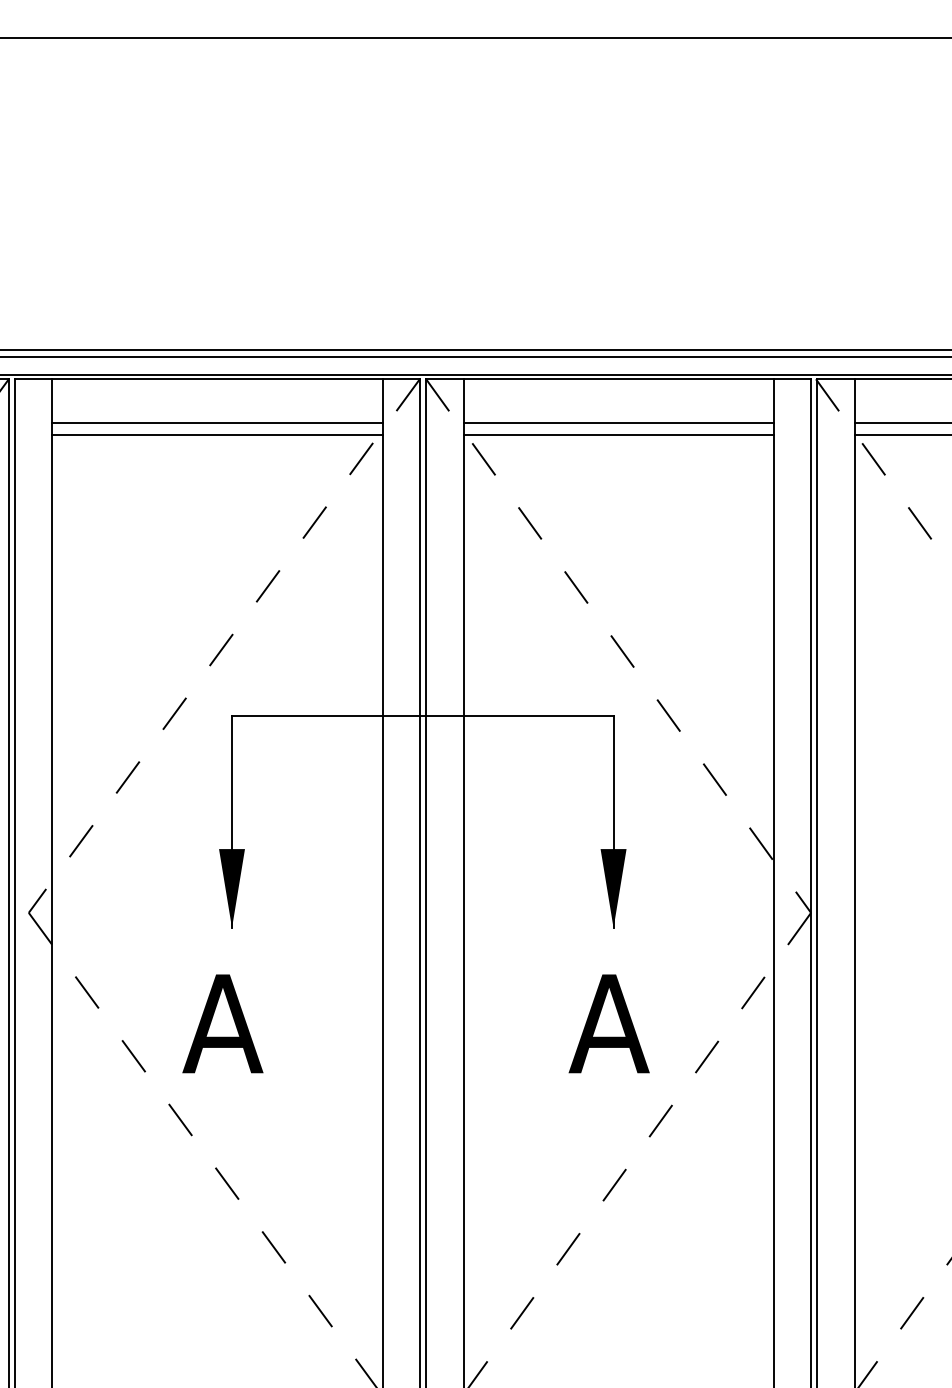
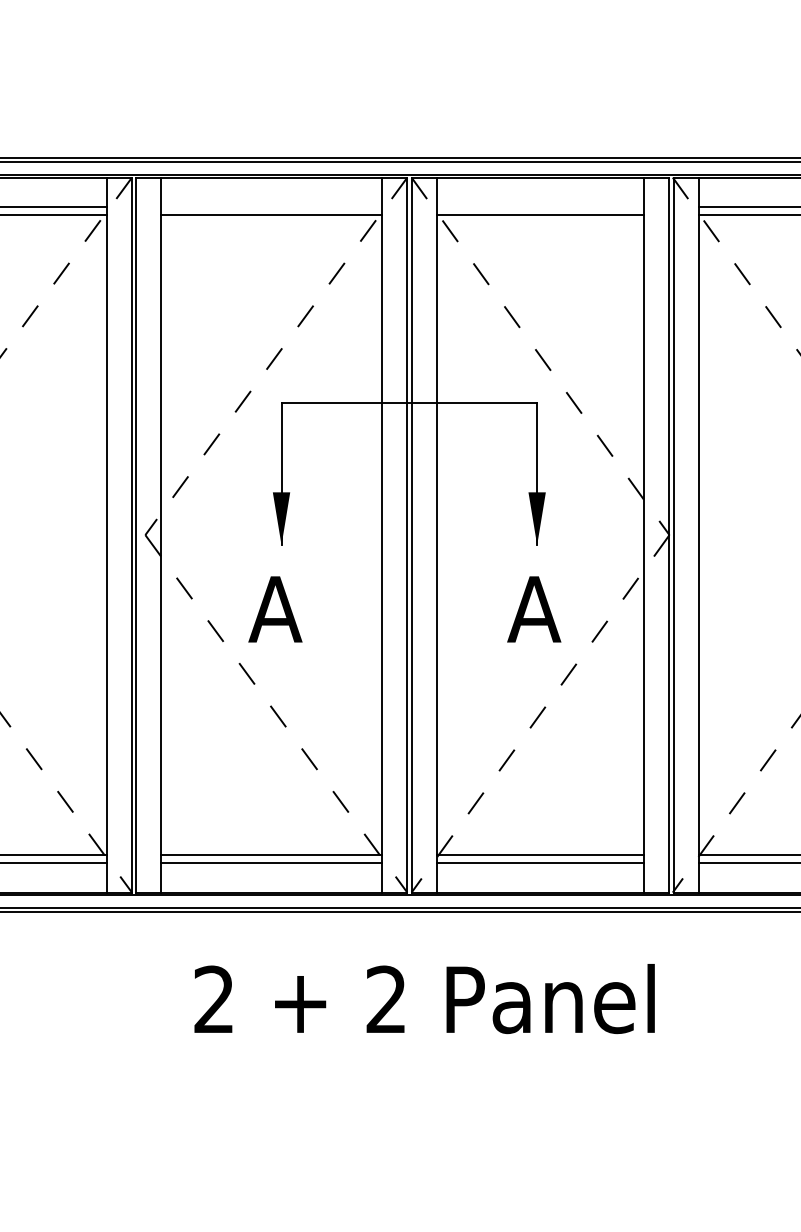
line: (217, 422) -> (271, 206), removed
line: (618, 422) -> (540, 206), removed

